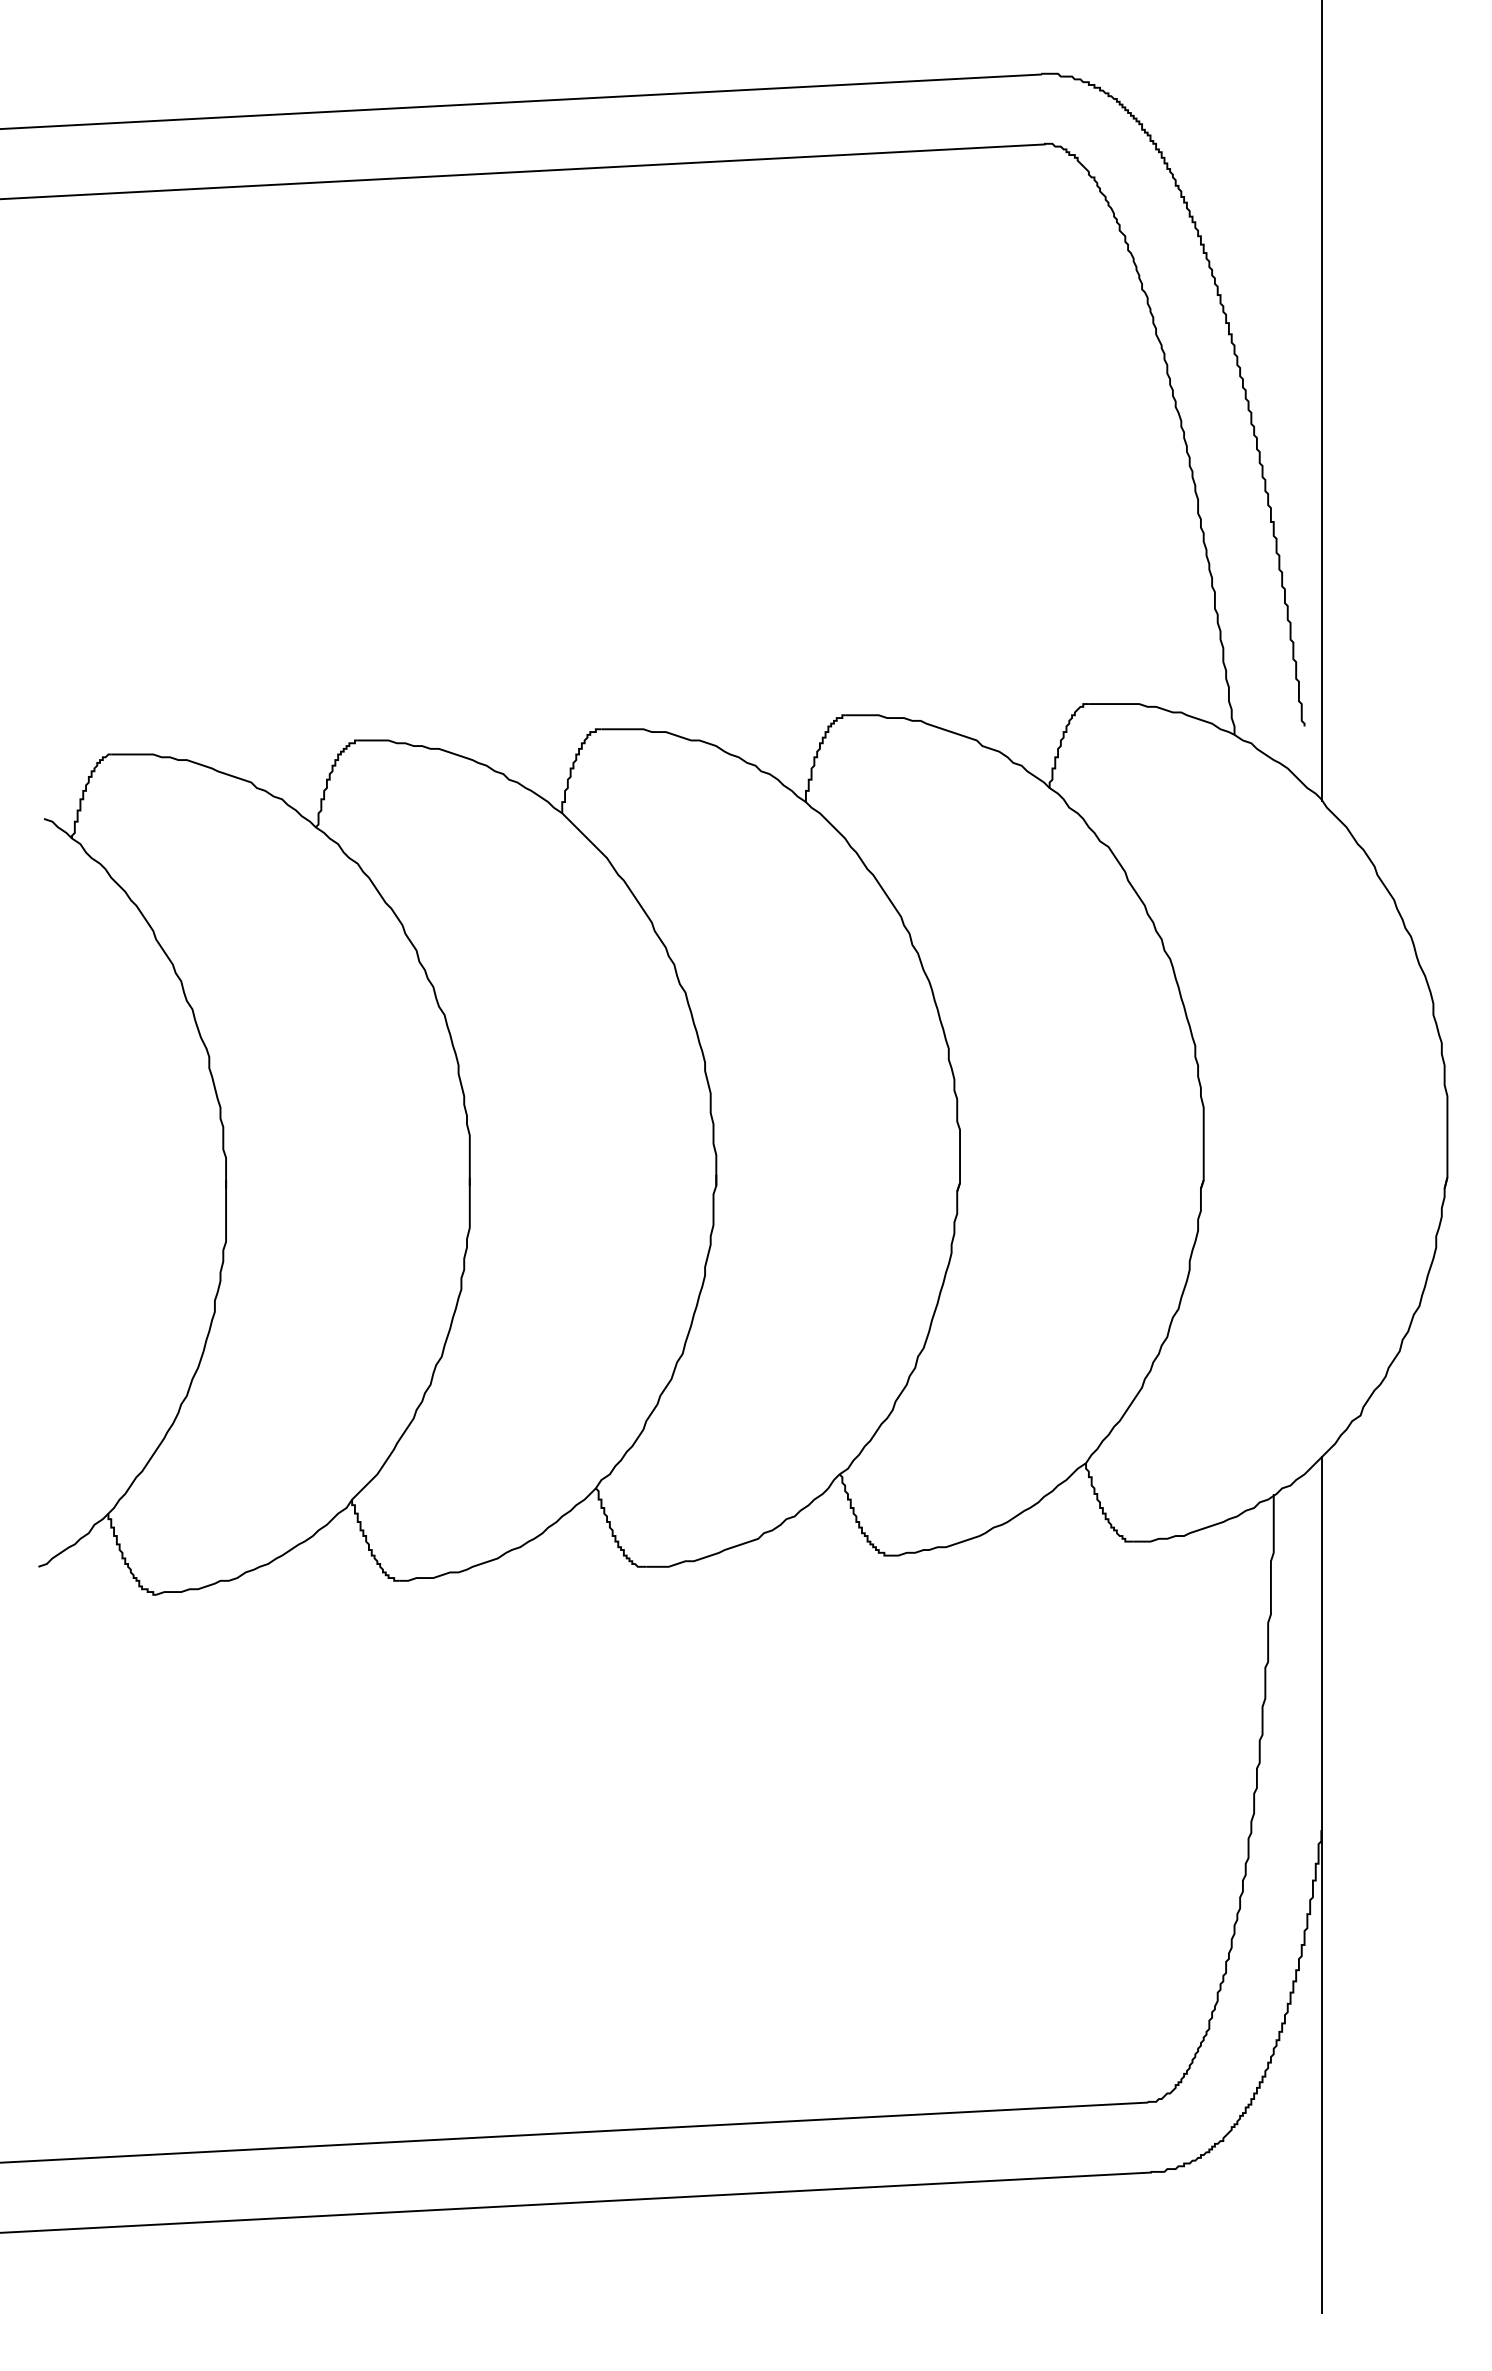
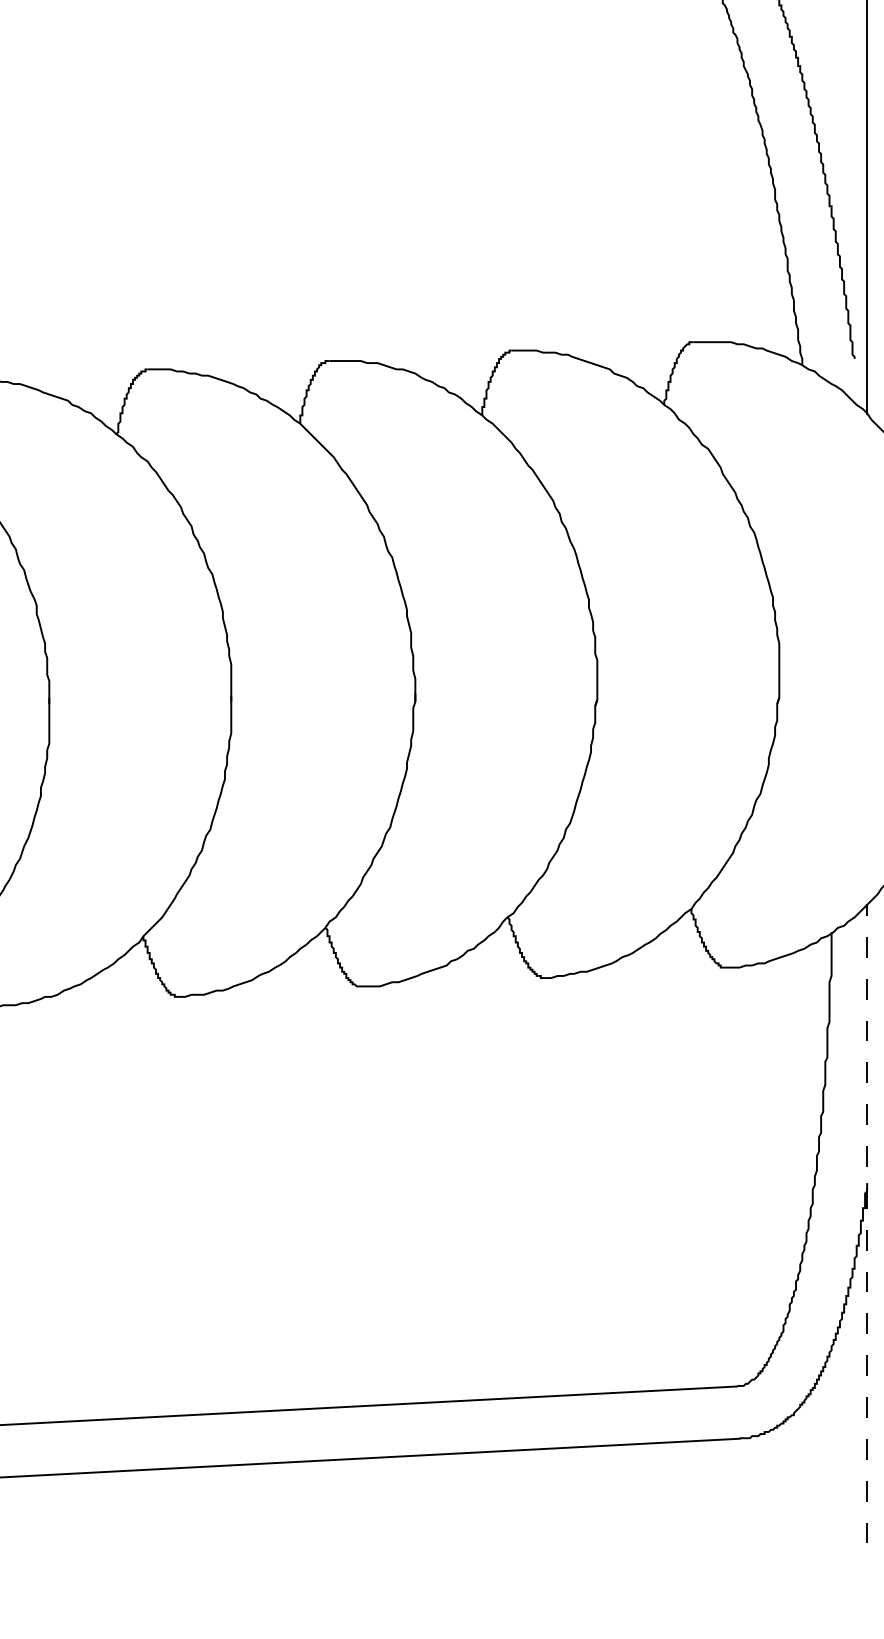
line: (1321, 1884) -> (867, 1223), solid -> dashed

